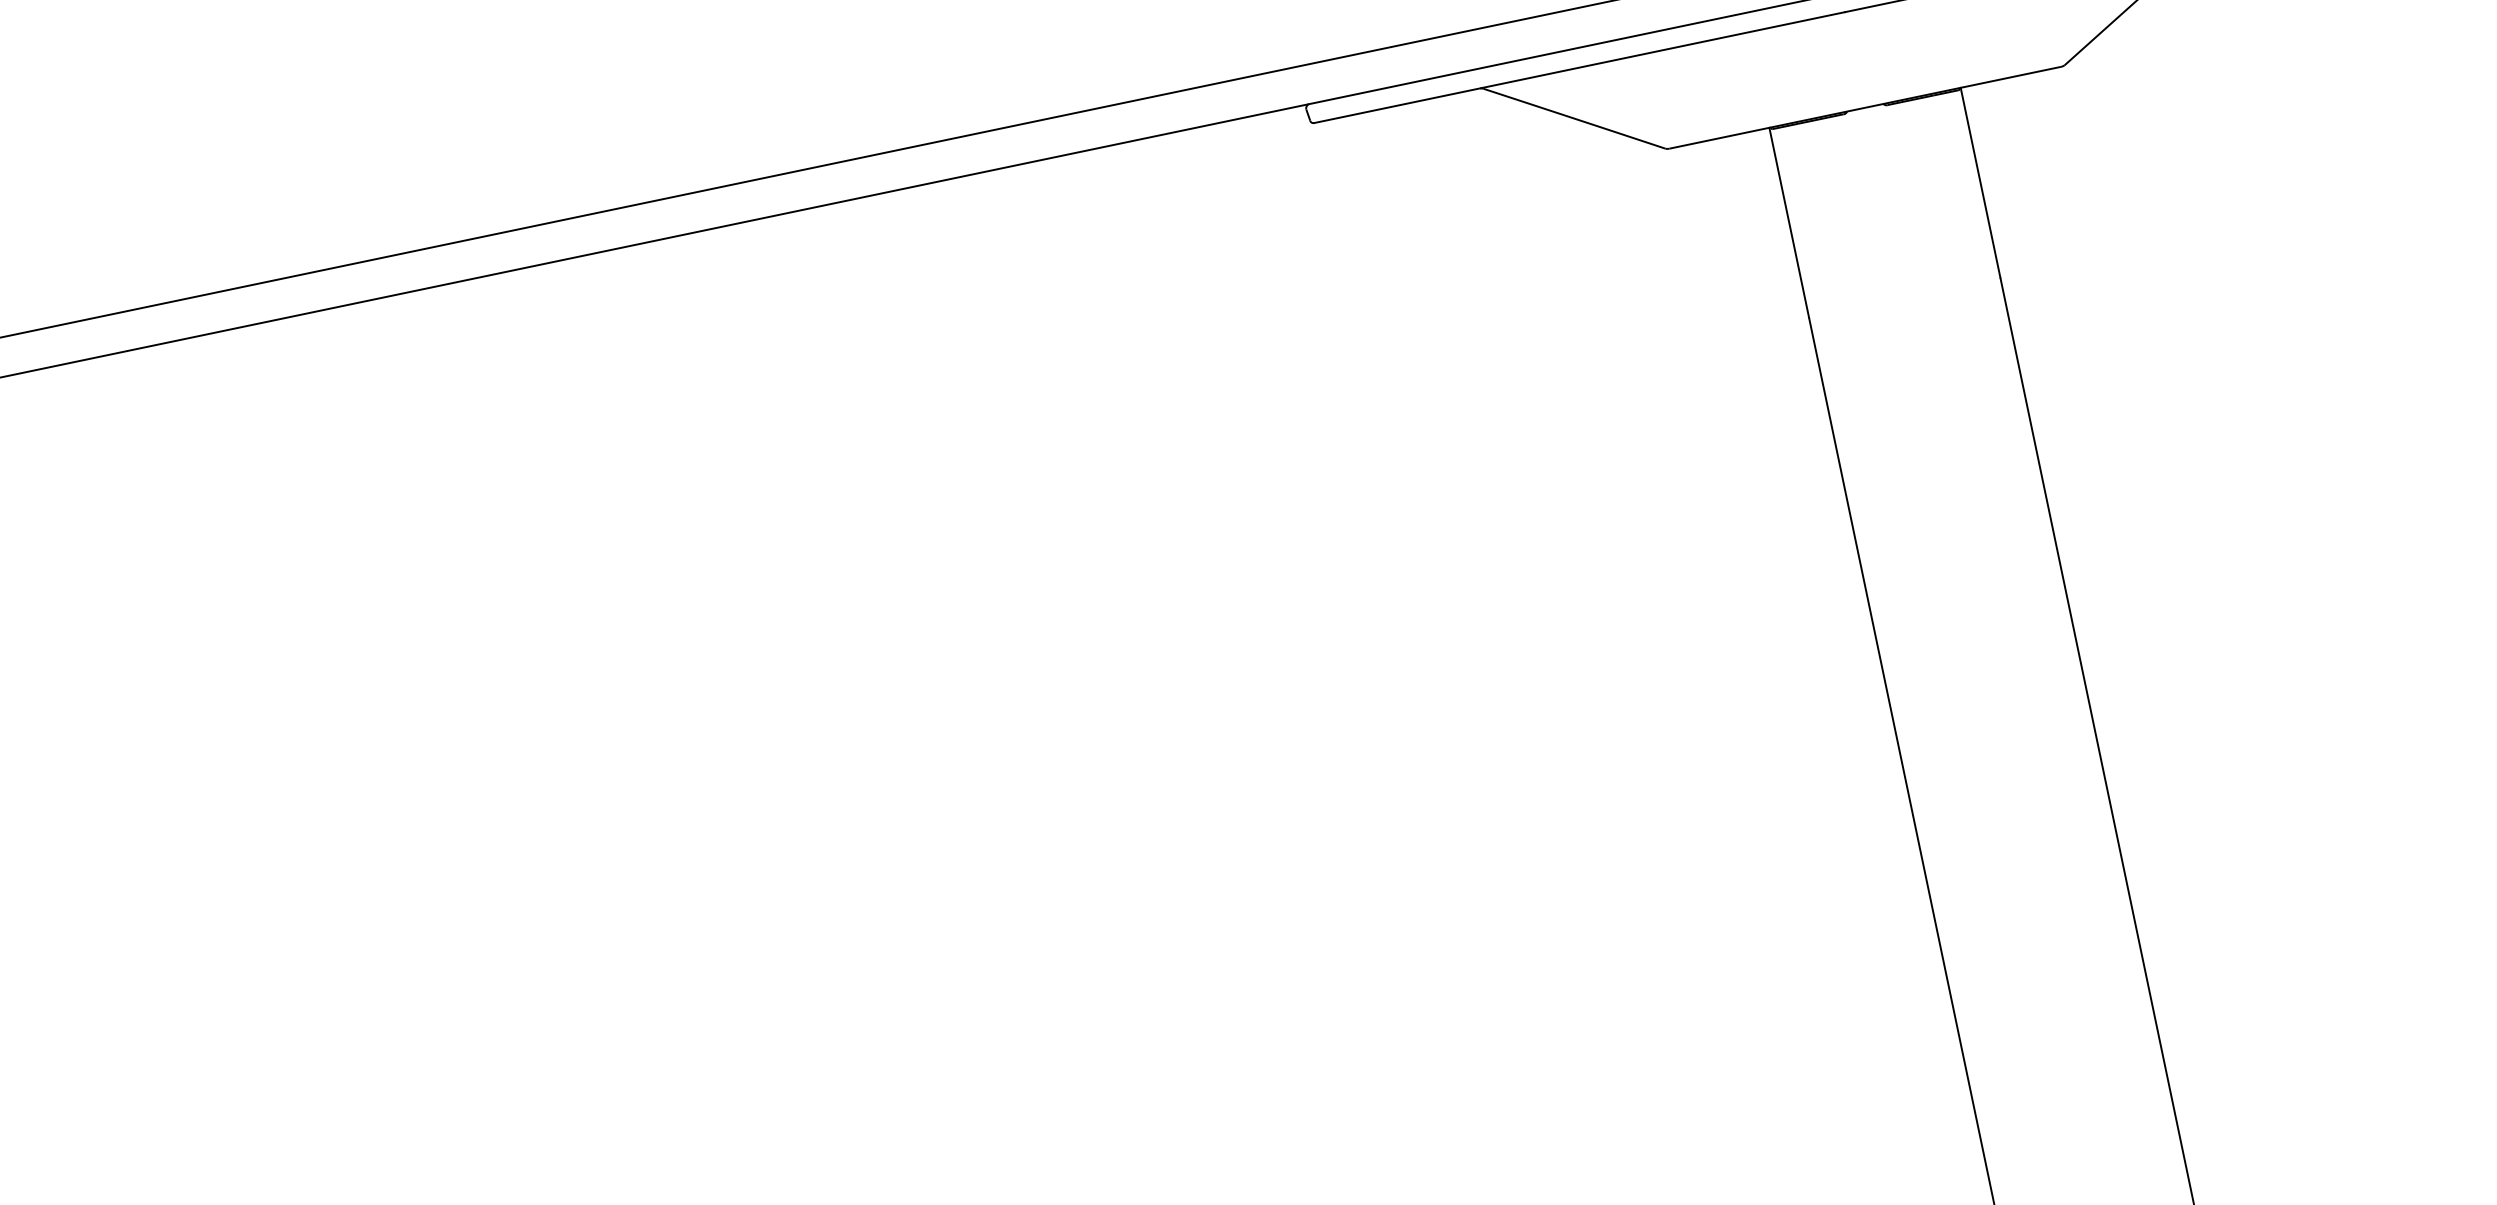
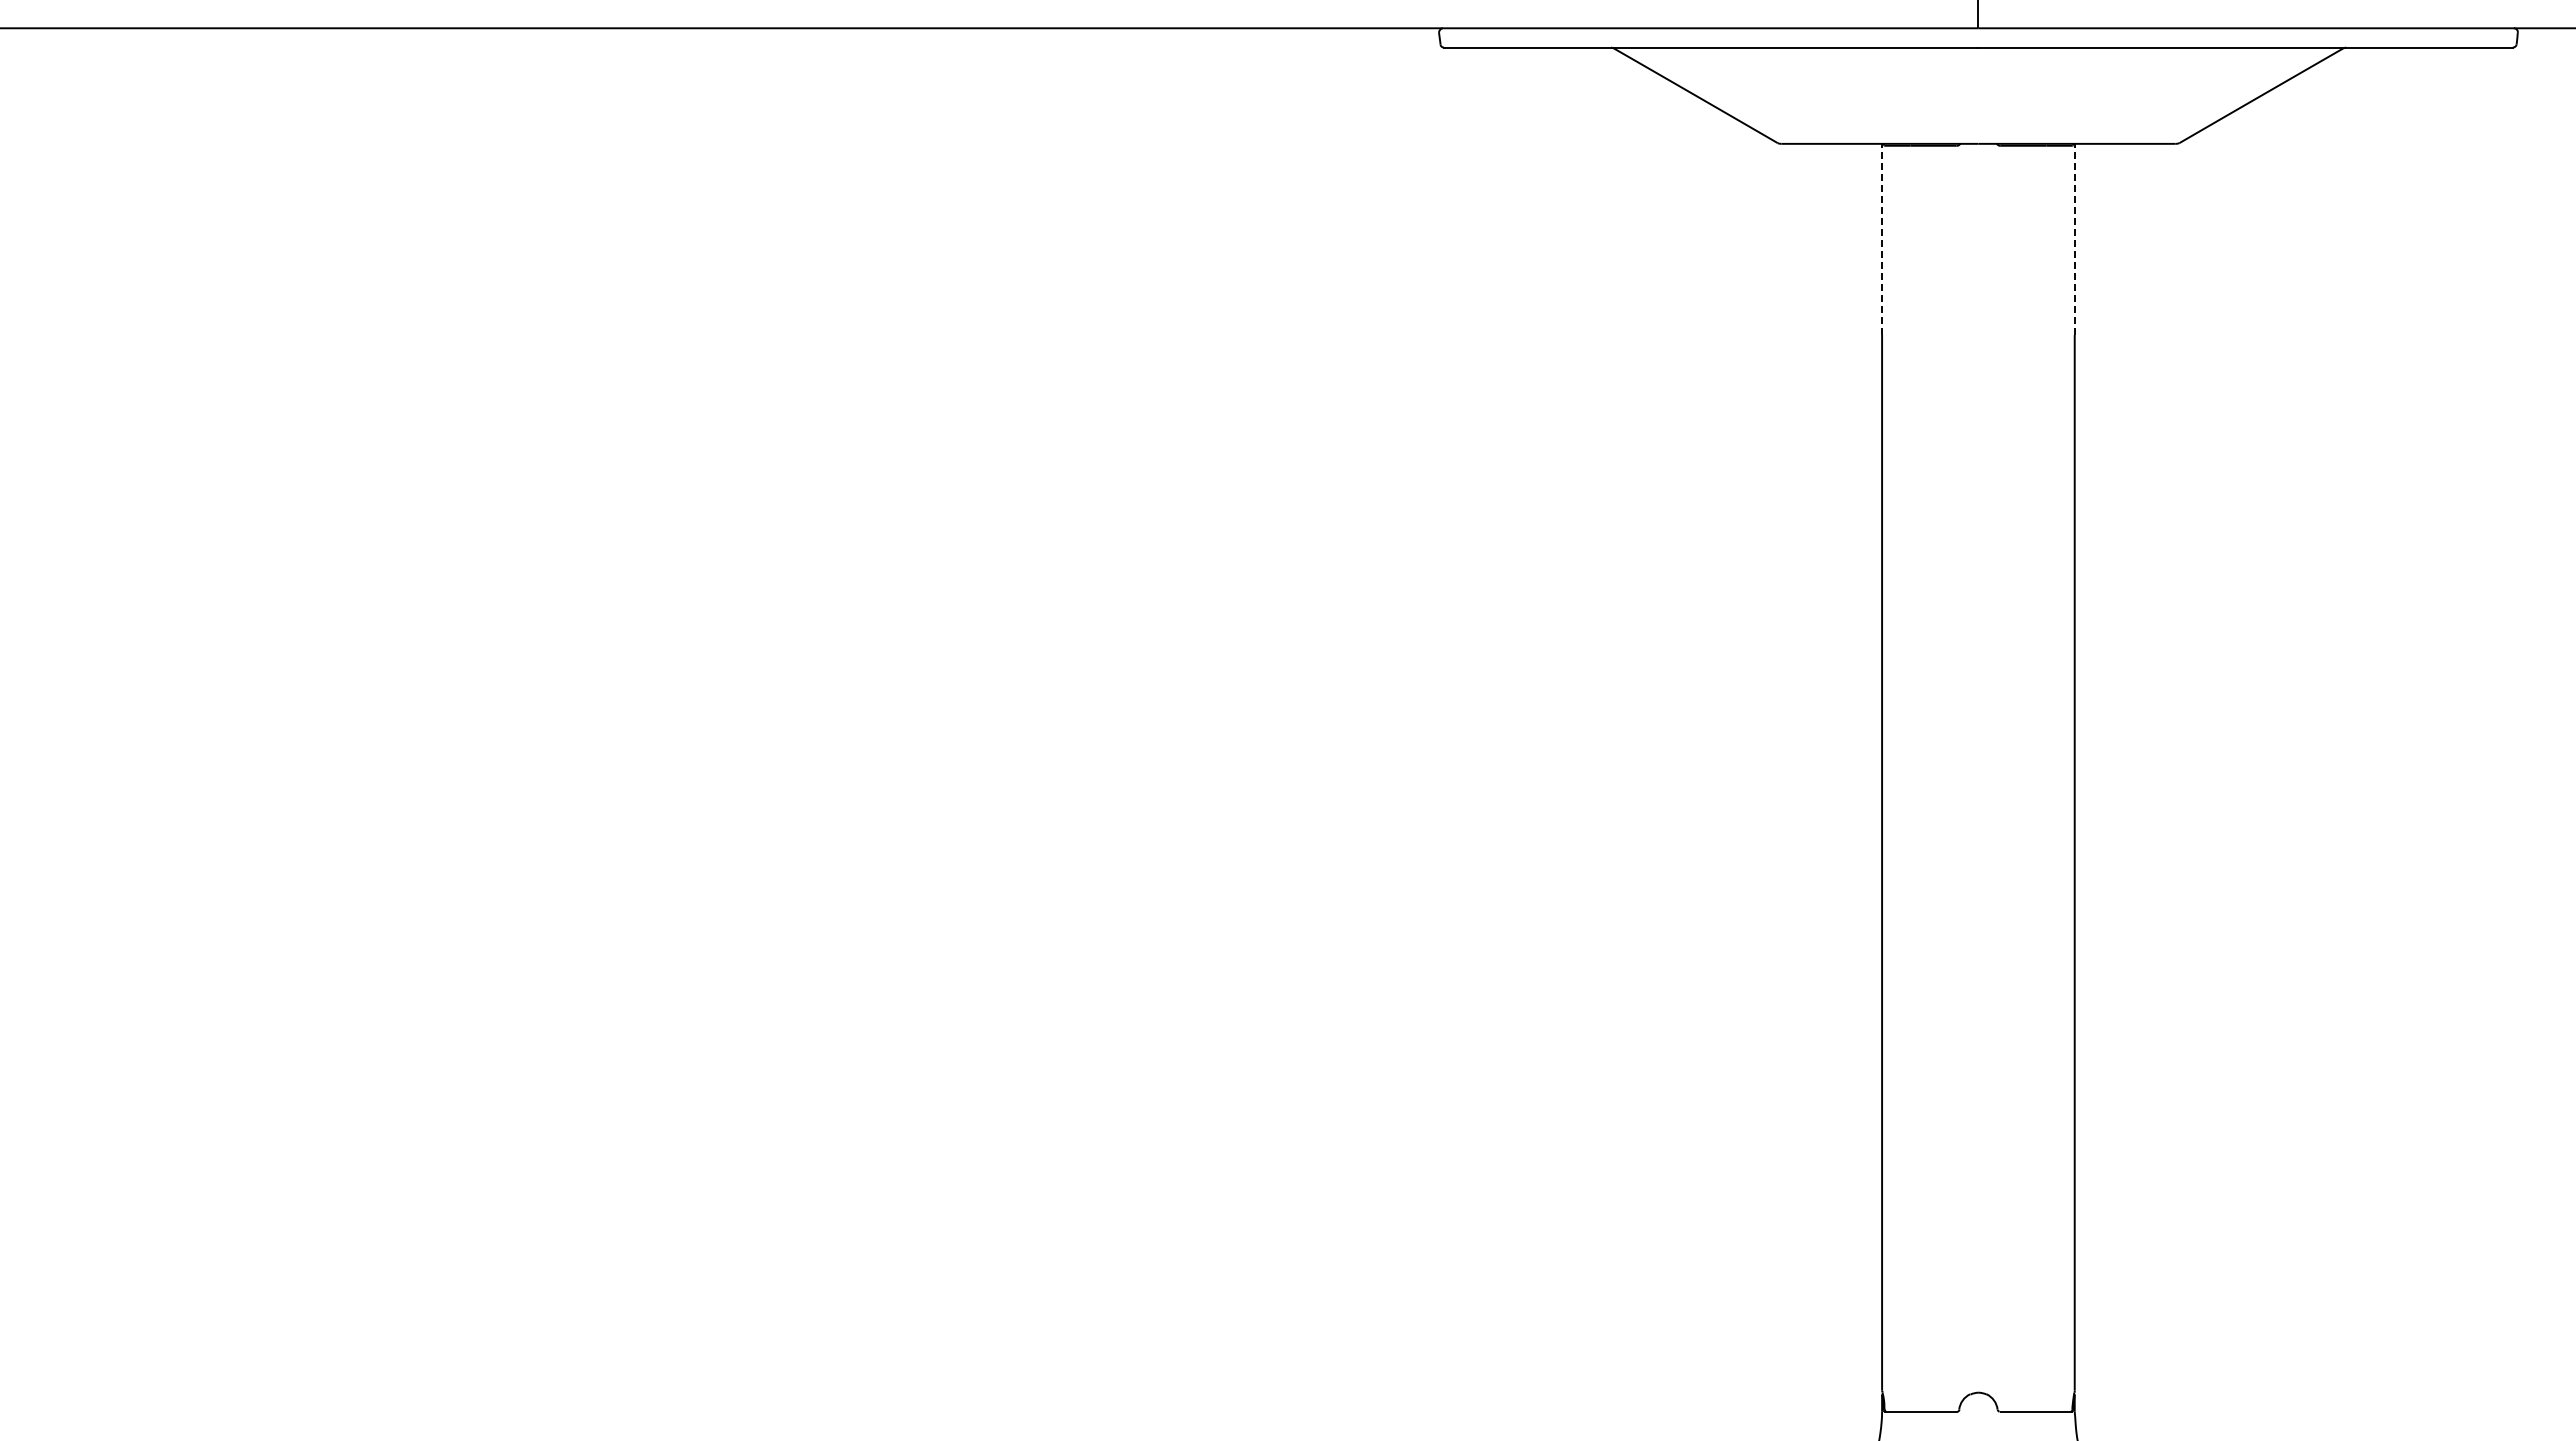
line: (1980, 182) -> (2074, 239), solid -> dashed
line: (1789, 222) -> (1882, 239), solid -> dashed

